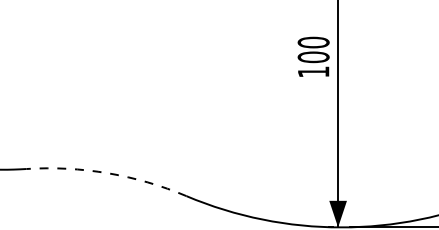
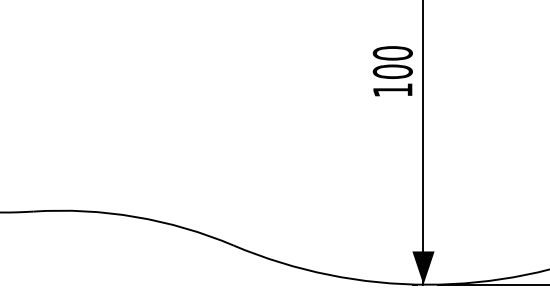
arc: (108, 172) -> (135, 216), dashed -> solid

